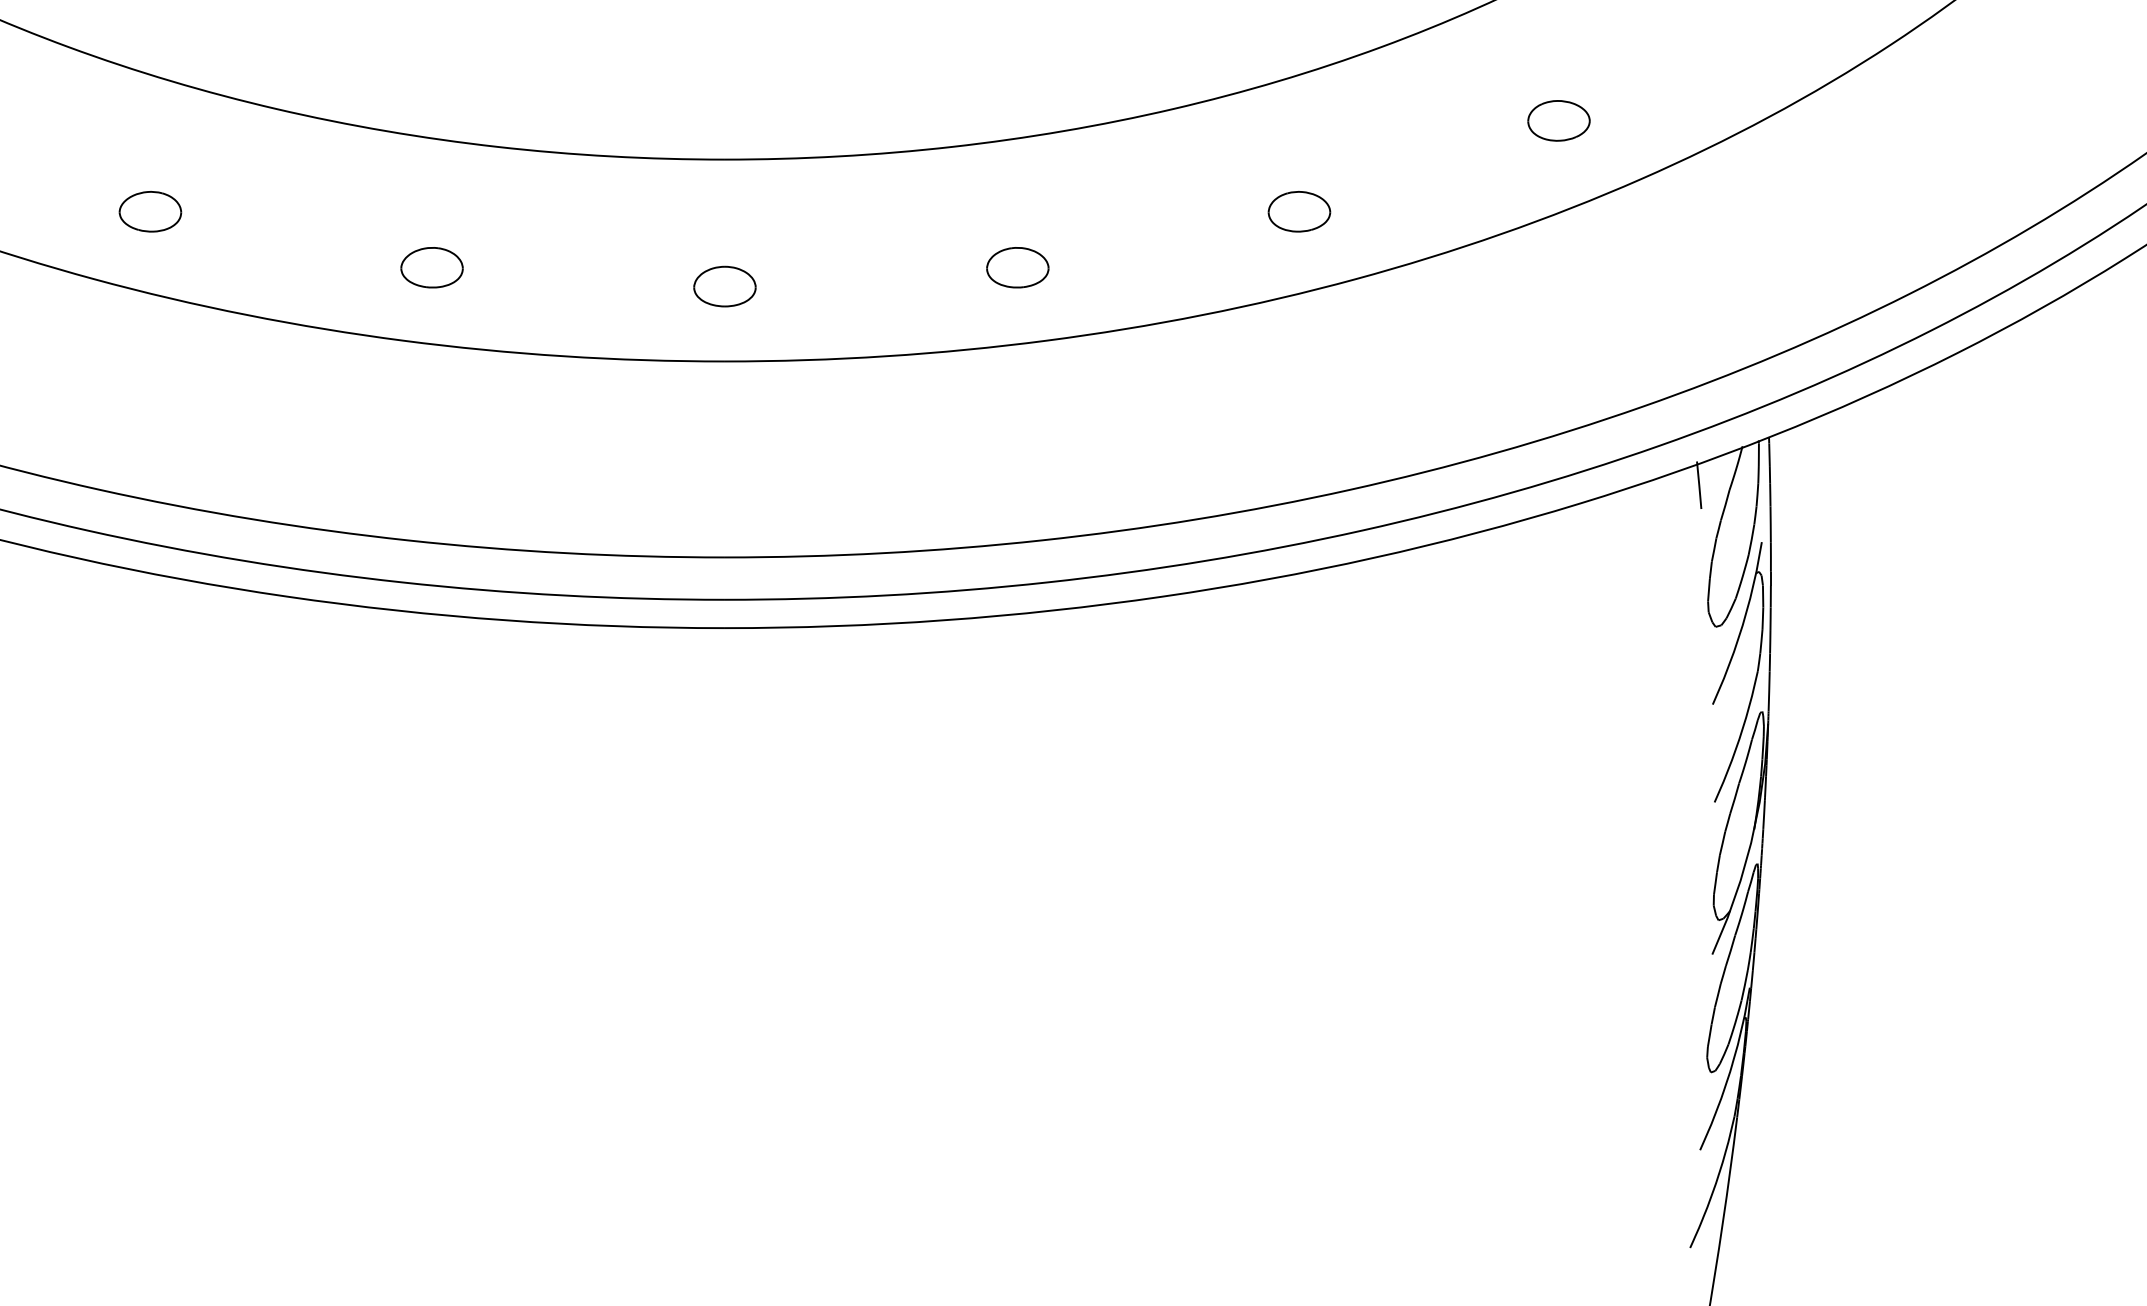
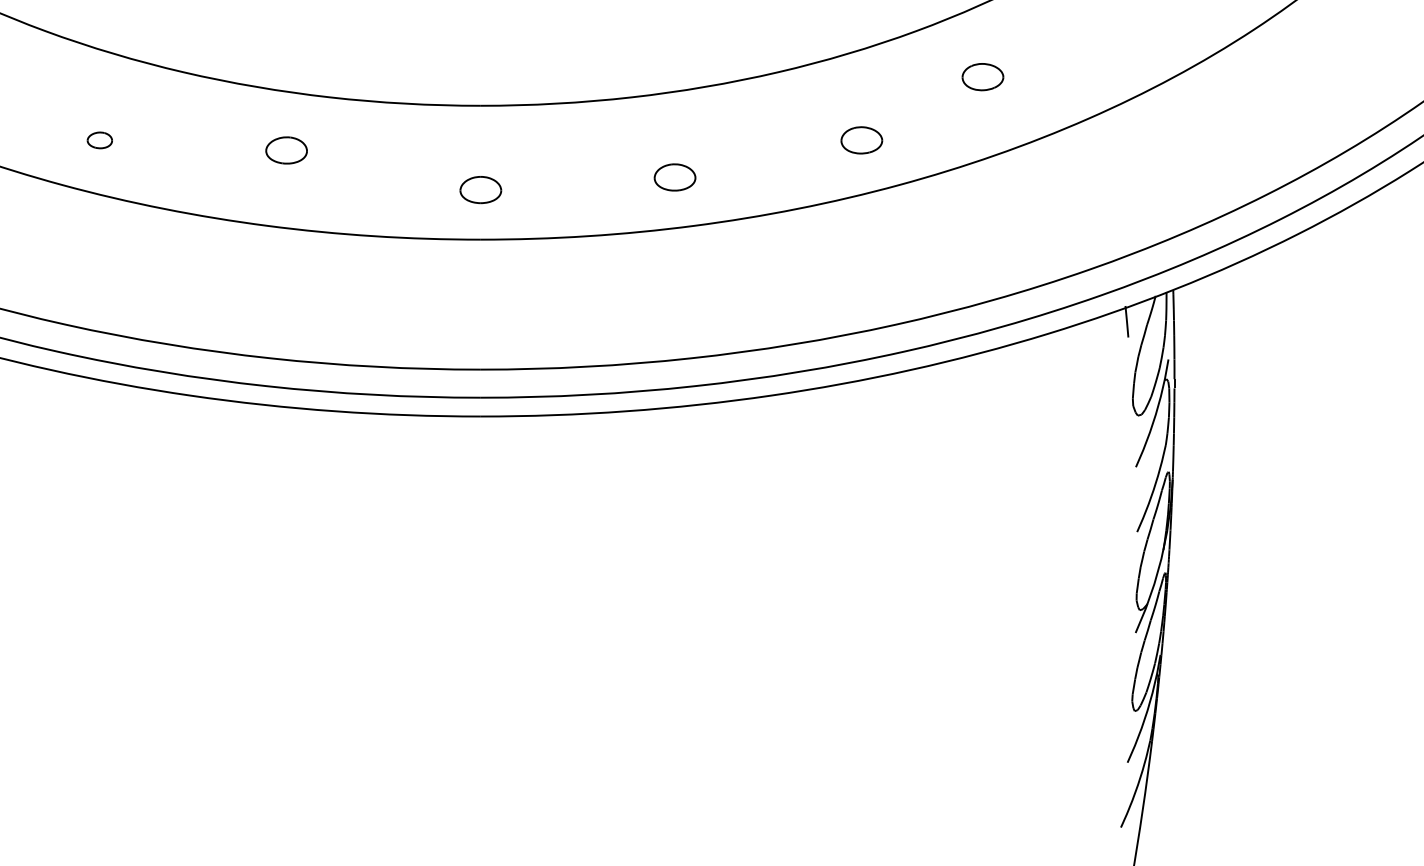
part: (1558, 121) -> (982, 77), moved
part: (149, 211) -> (99, 140), size x0.6
part: (431, 267) -> (286, 150), moved

